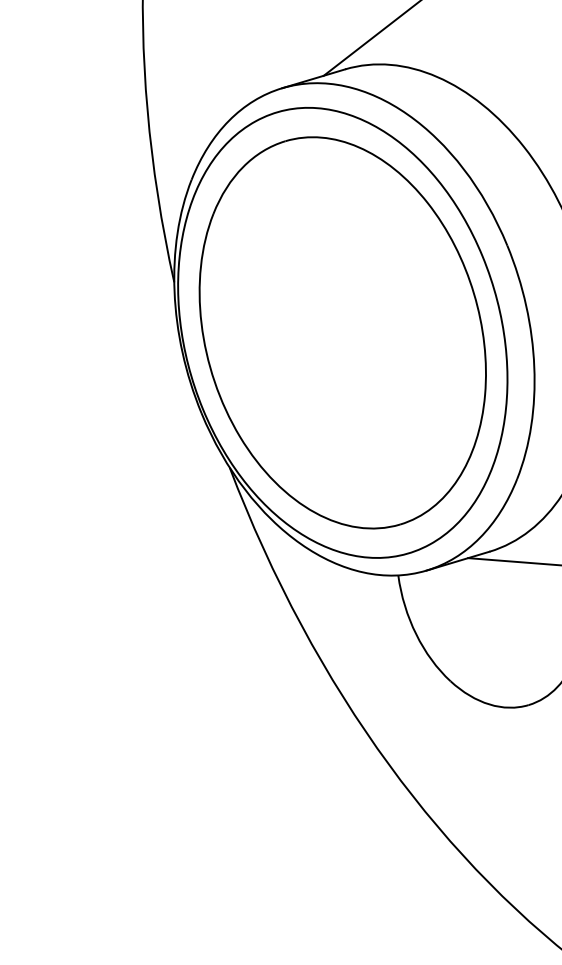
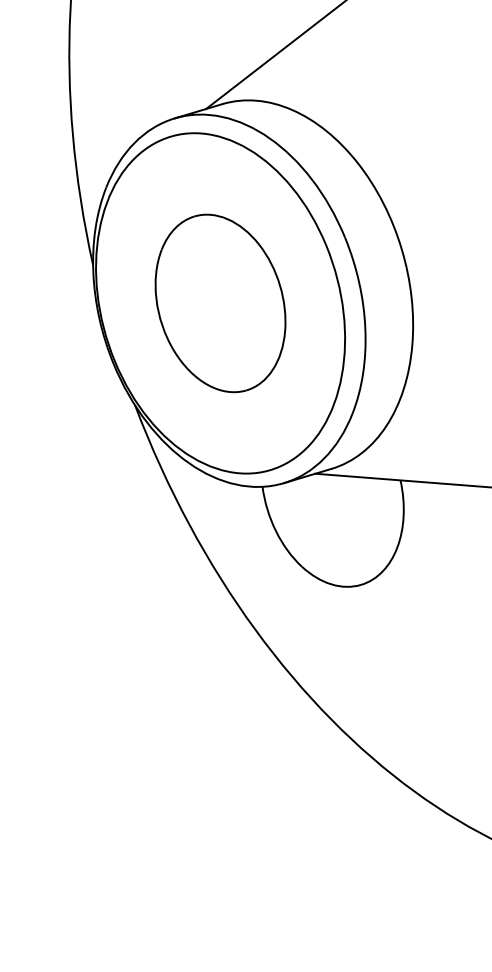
part: (342, 333) -> (220, 303), size x0.6

